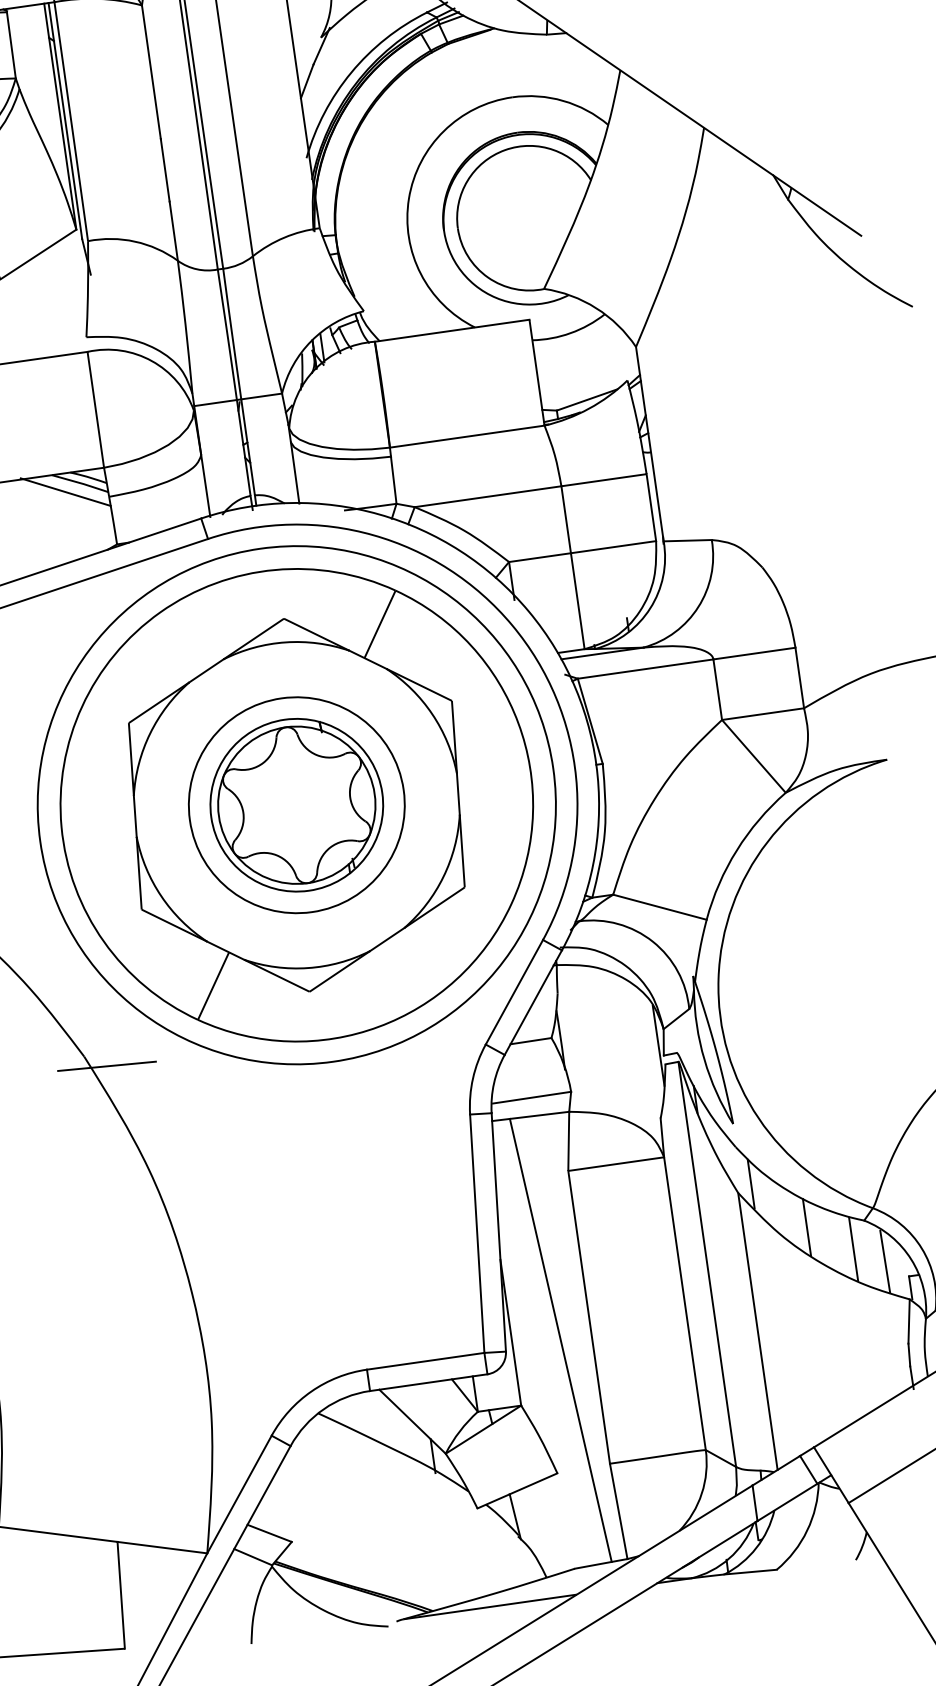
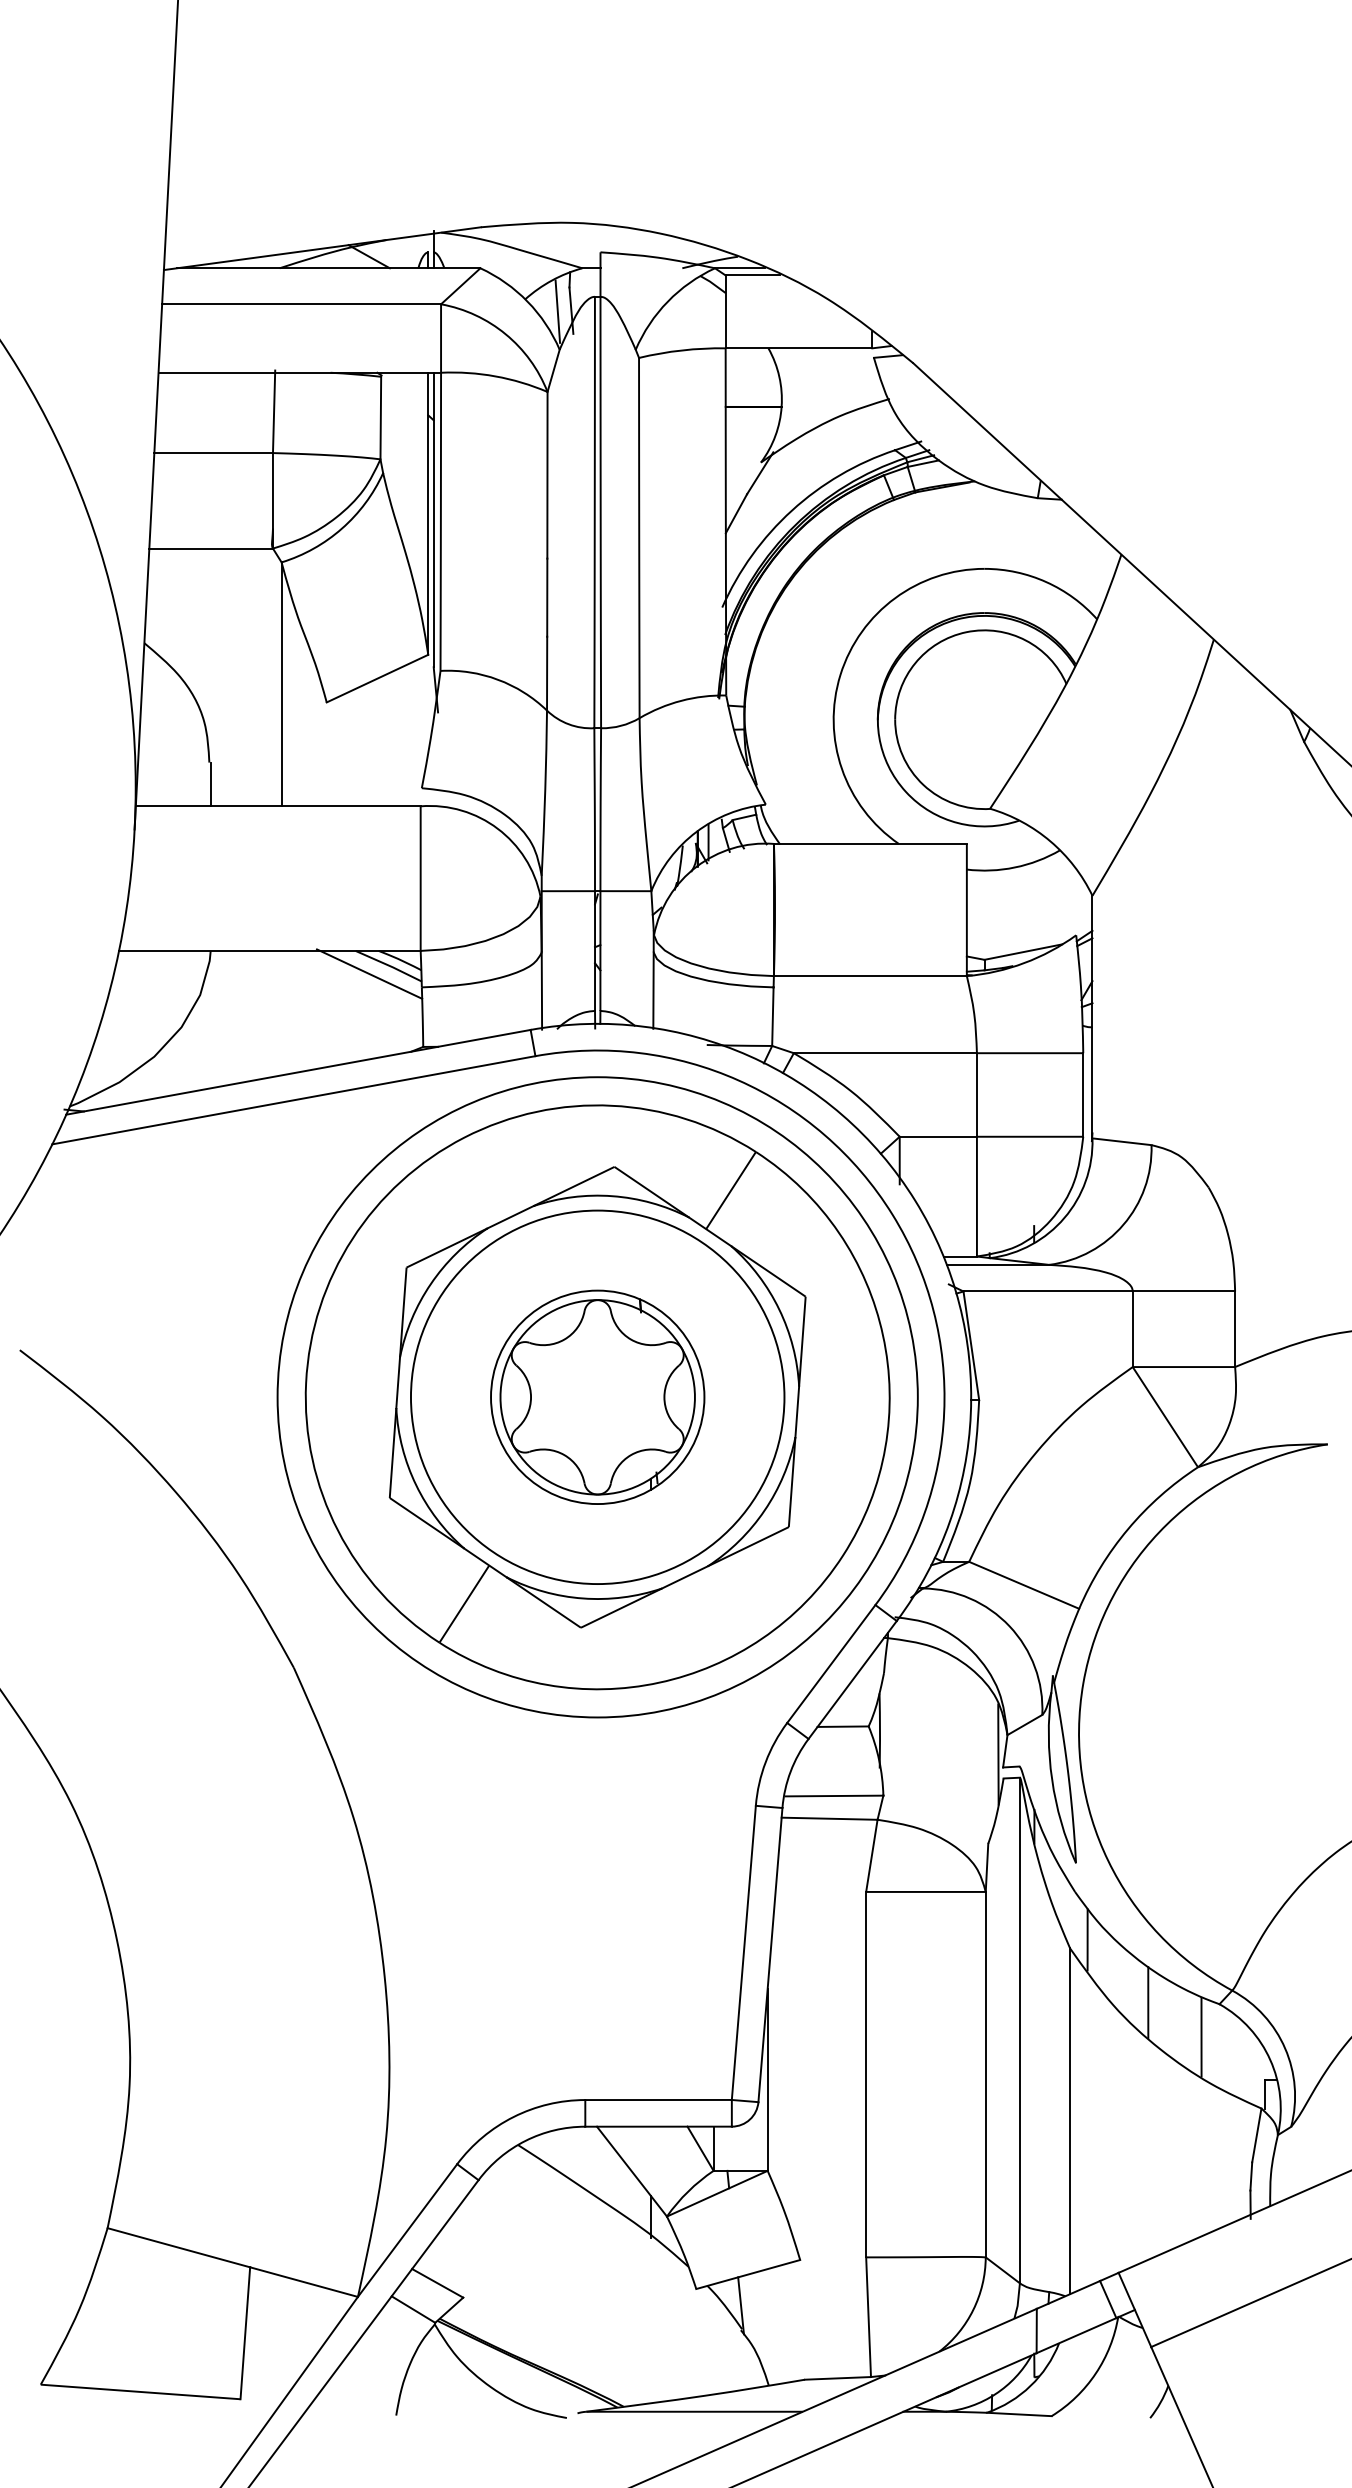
circle: (296, 804) -> (597, 1396), size x1.4
line: (106, 1066) -> (319, 1683), removed
line: (884, 1262) -> (1237, 2058), removed
line: (560, 1340) -> (827, 2097), removed

